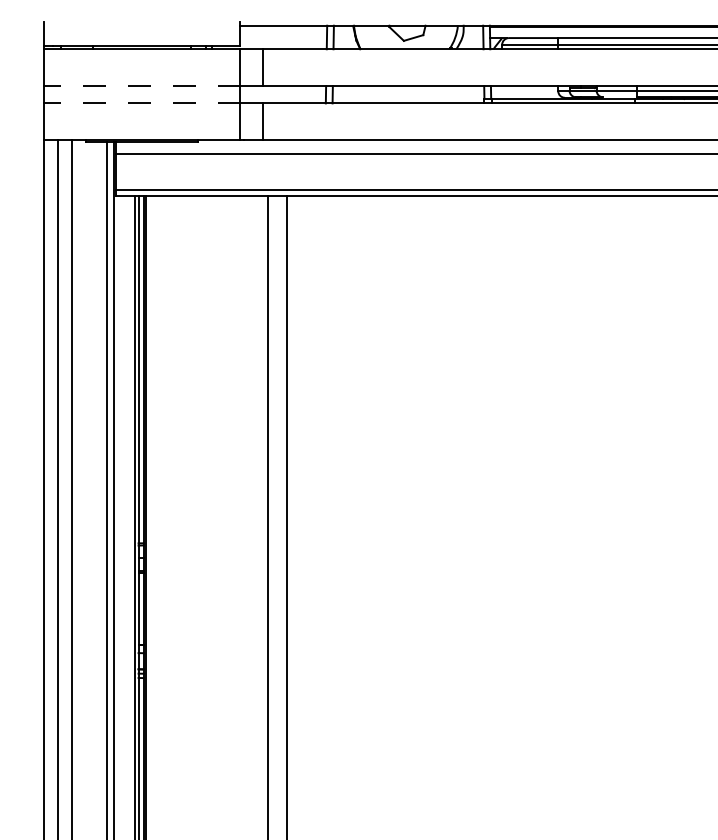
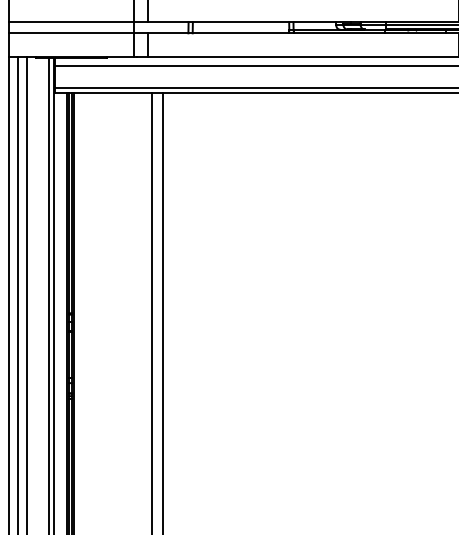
line: (142, 86) -> (71, 22), dashed -> solid
line: (142, 103) -> (71, 33), dashed -> solid

